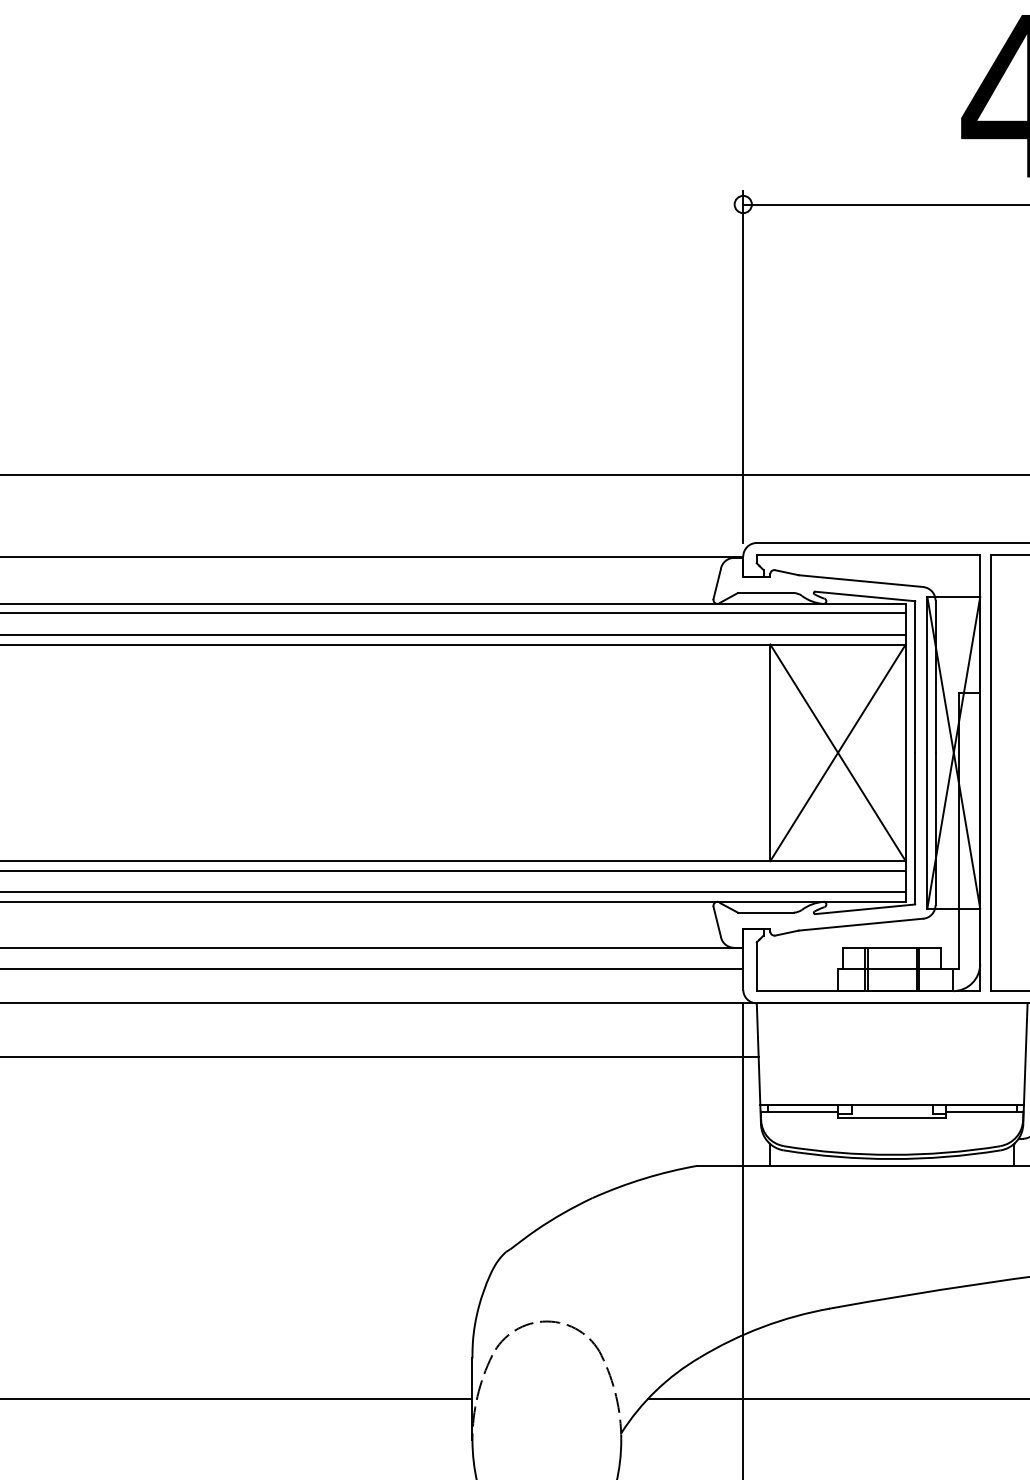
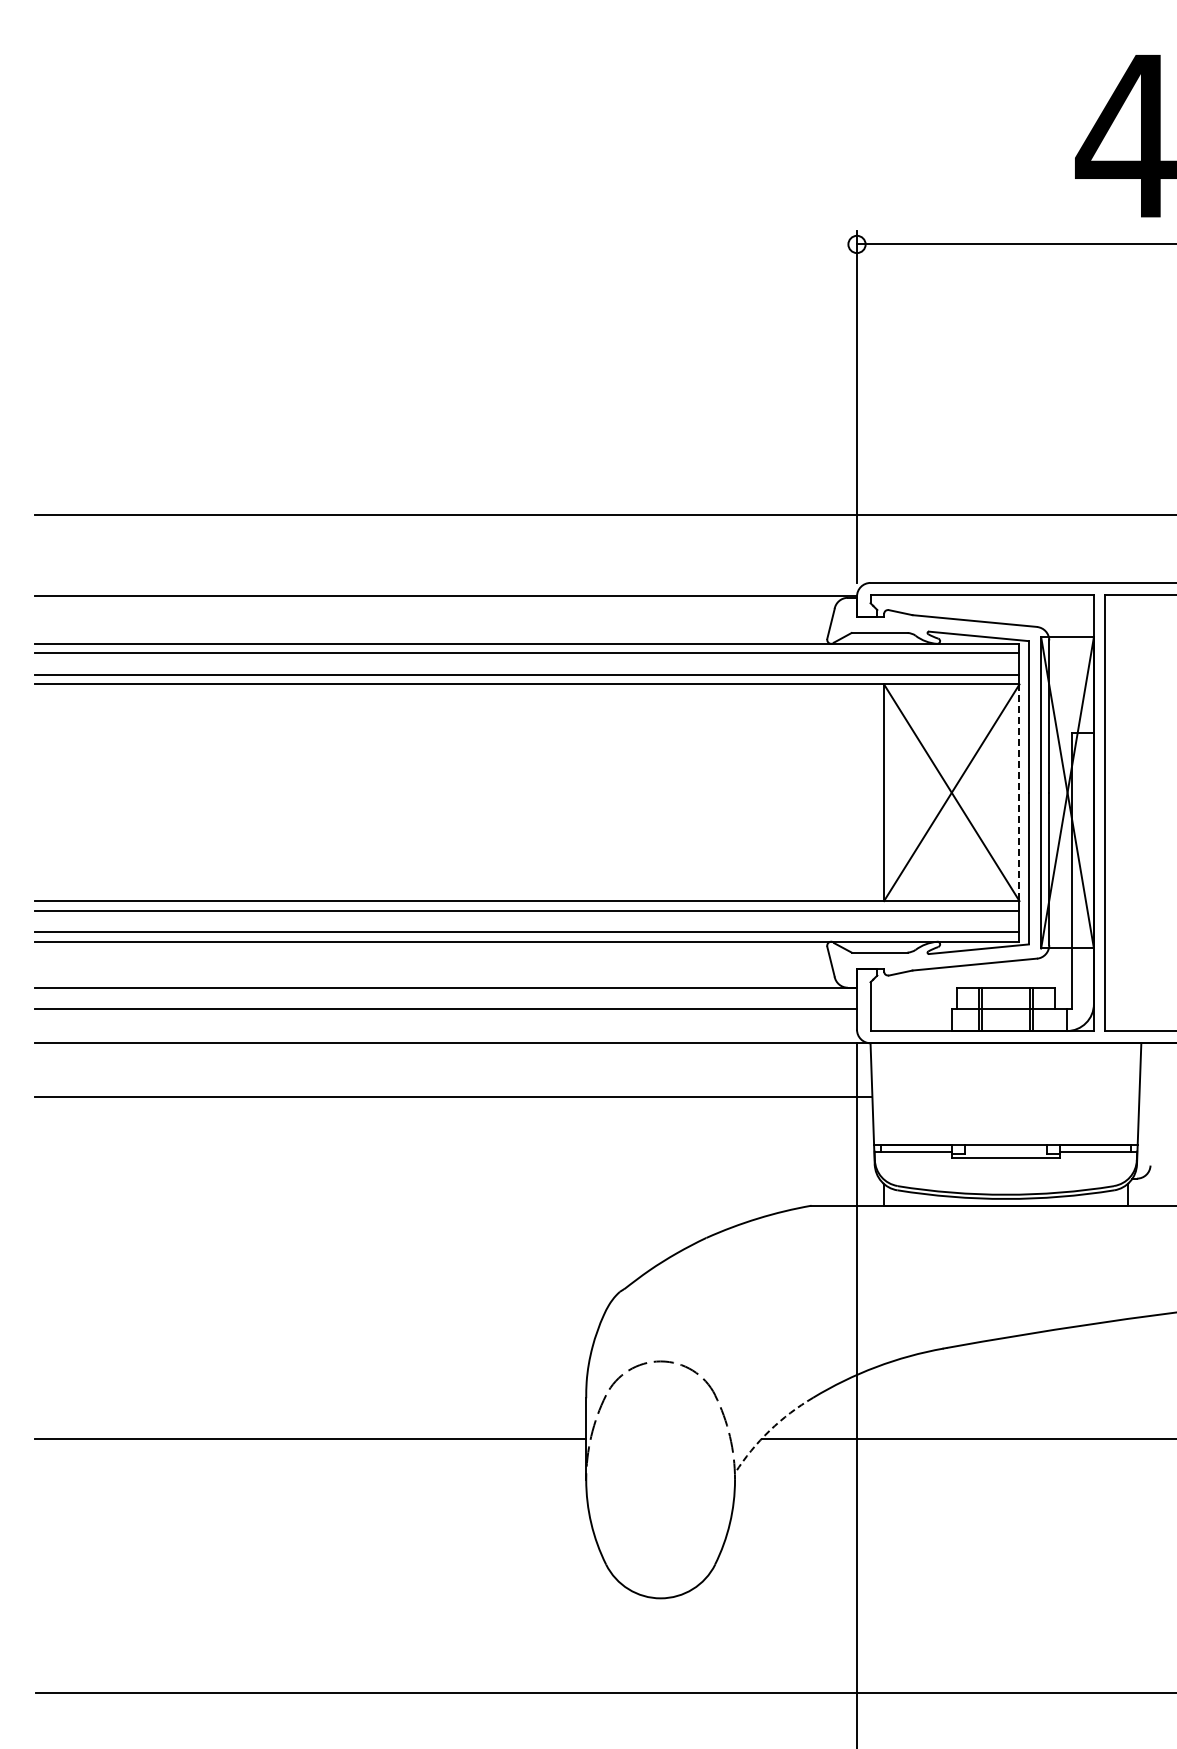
line: (905, 753) -> (1019, 793), solid -> dashed
arc: (655, 1390) -> (769, 1430), solid -> dashed

